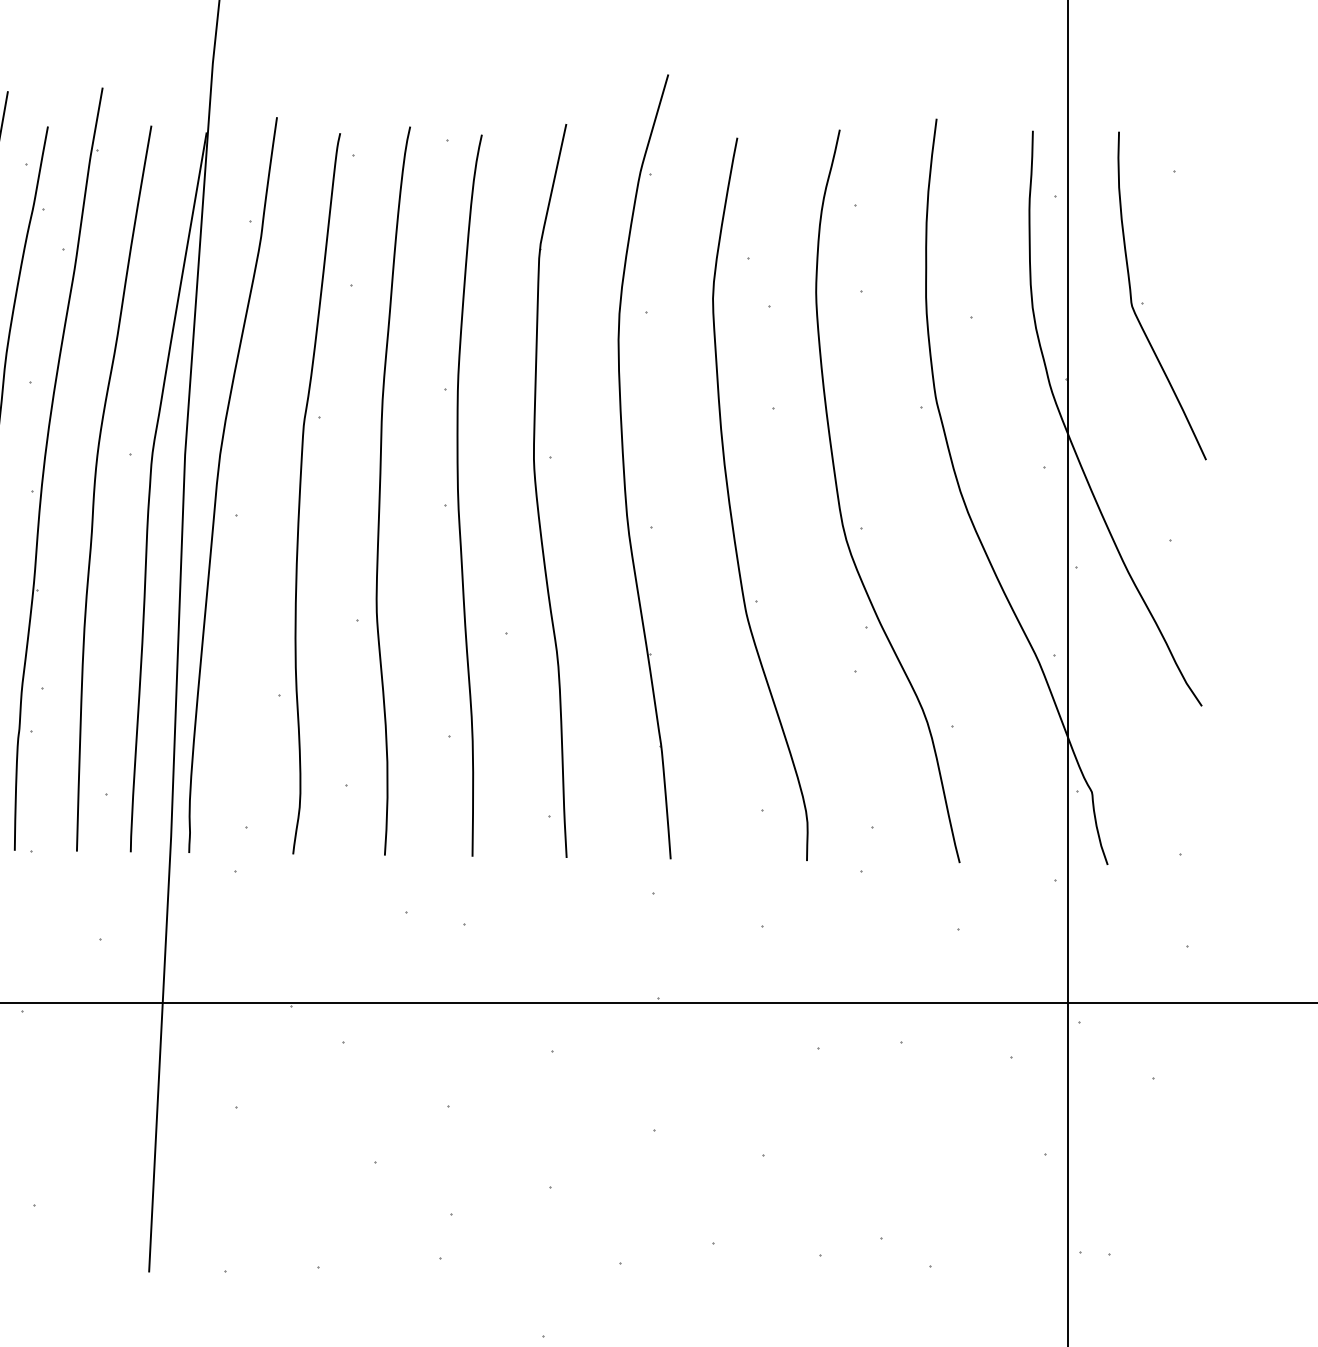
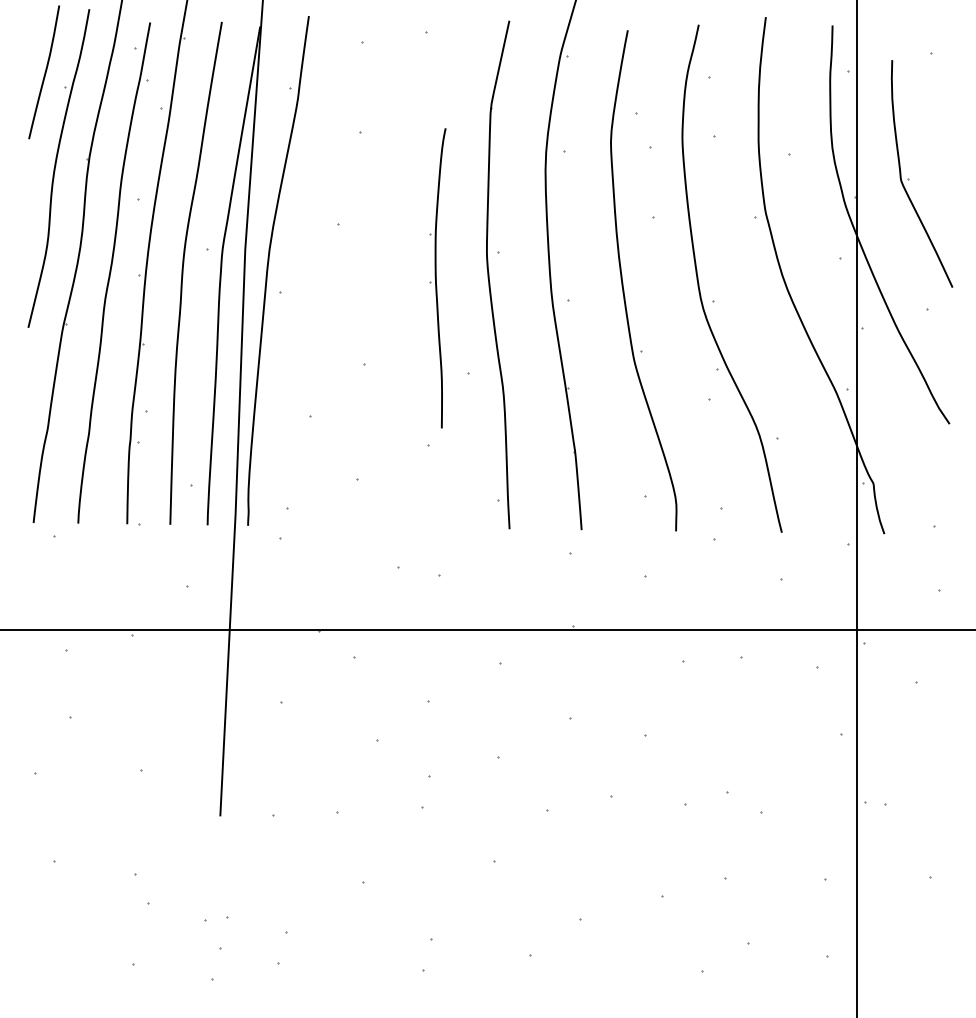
part: (1143, 304) -> (909, 179), moved
curve: (381, 490) -> (381, 274), removed
curve: (300, 493) -> (325, 276), removed
part: (462, 496) -> (437, 278), size x0.6

